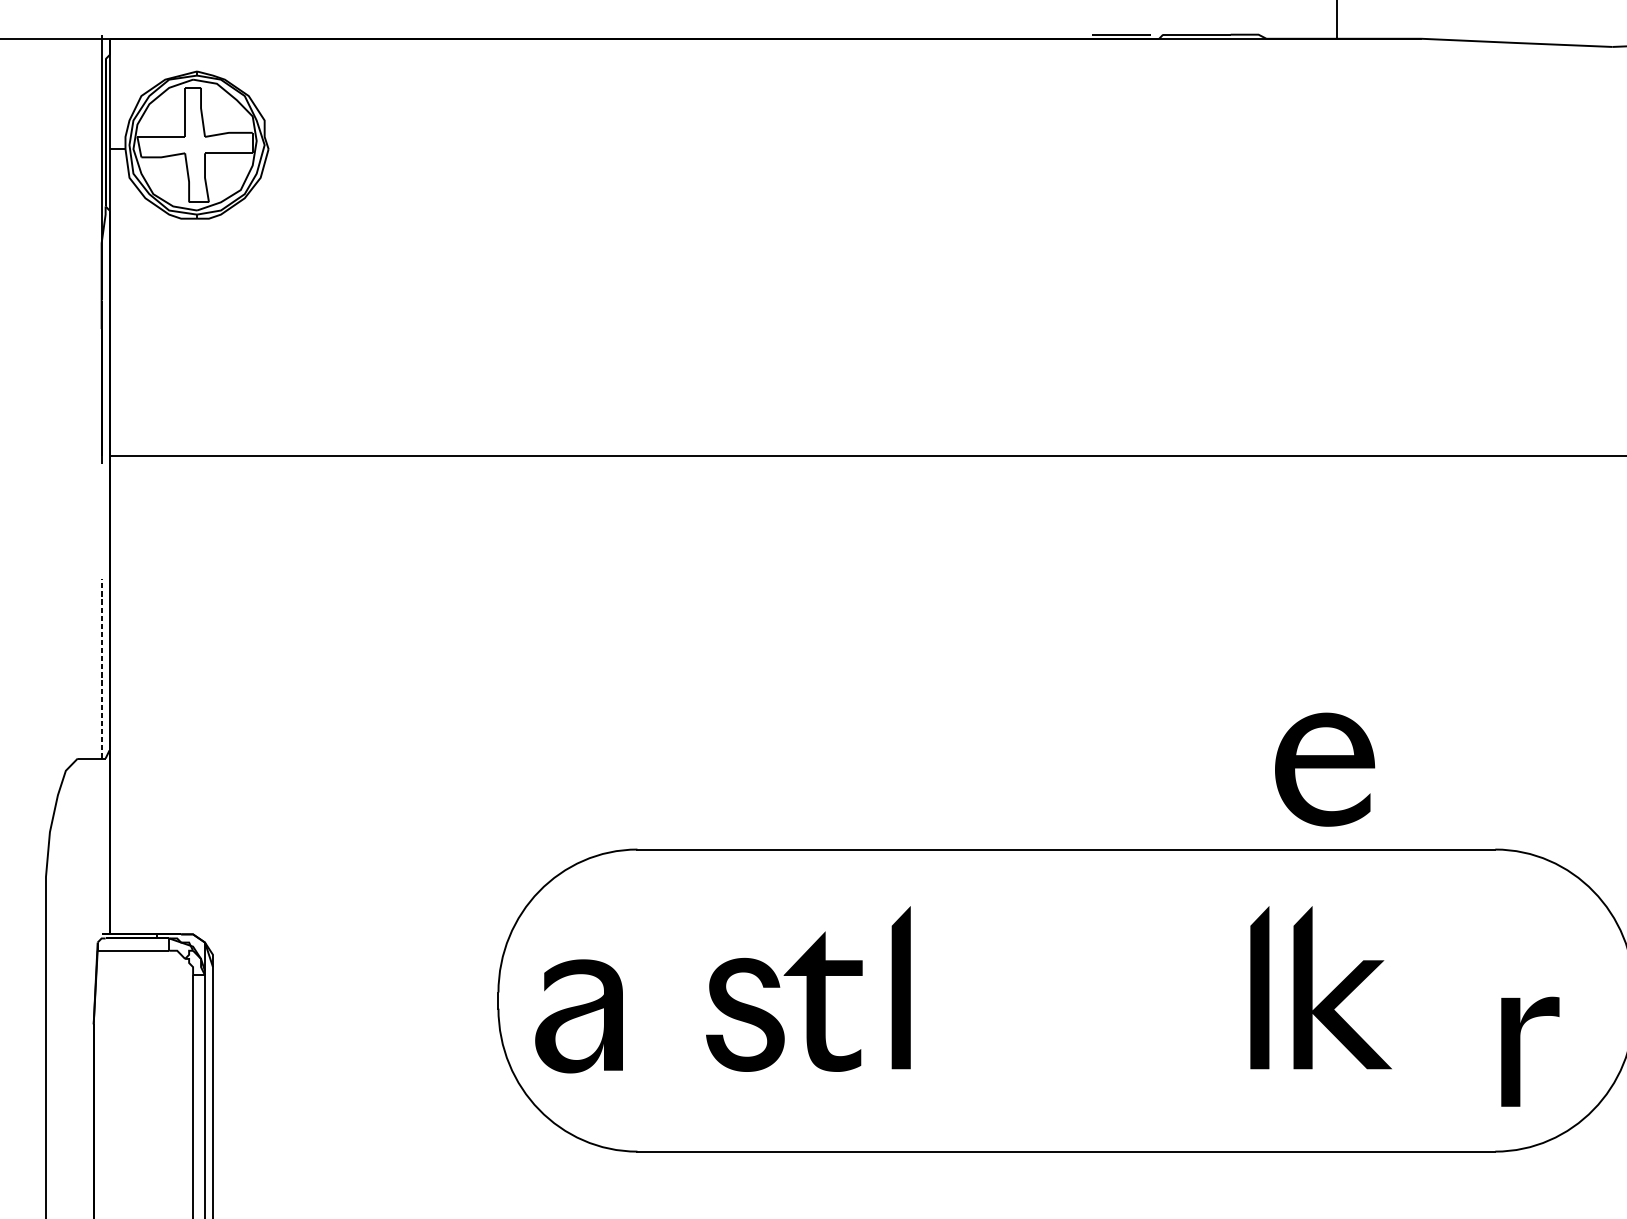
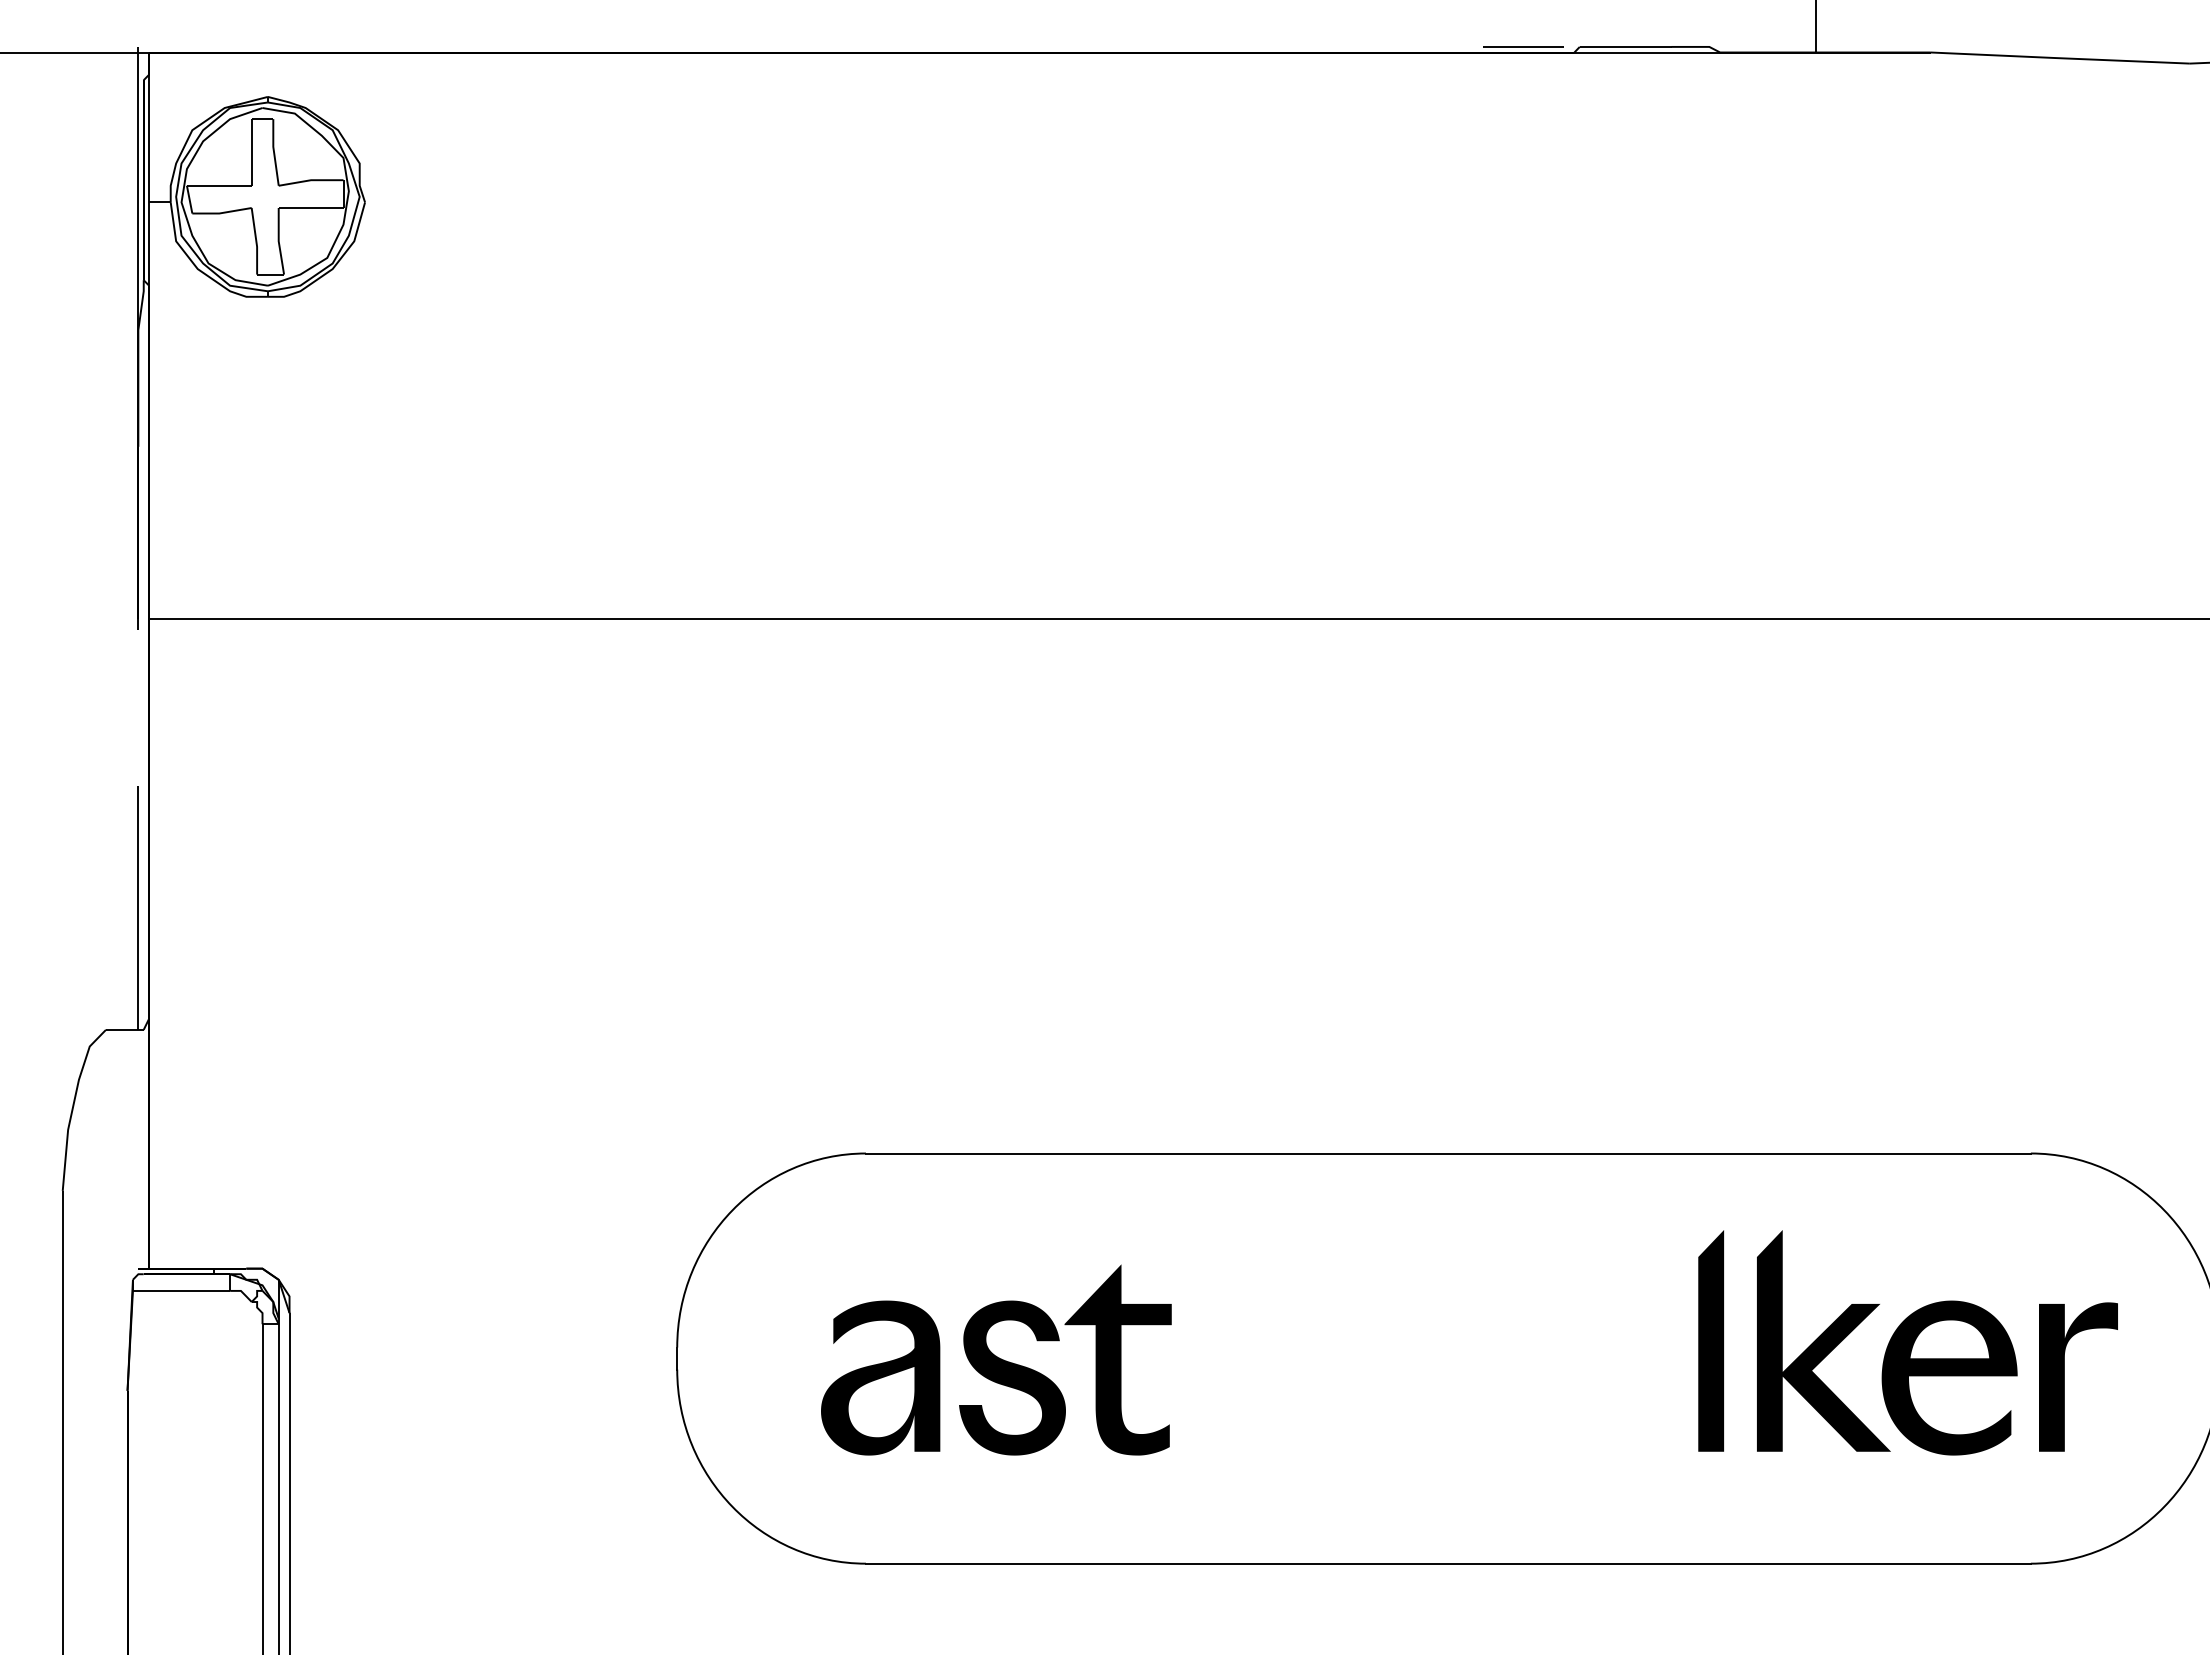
line: (101, 668) -> (138, 907), dashed -> solid
part: (1324, 769) -> (1949, 1377), moved
part: (900, 987) -> (1223, 1340), removed
part: (578, 1015) -> (880, 1377), moved
part: (1520, 1051) -> (2064, 1376), moved

